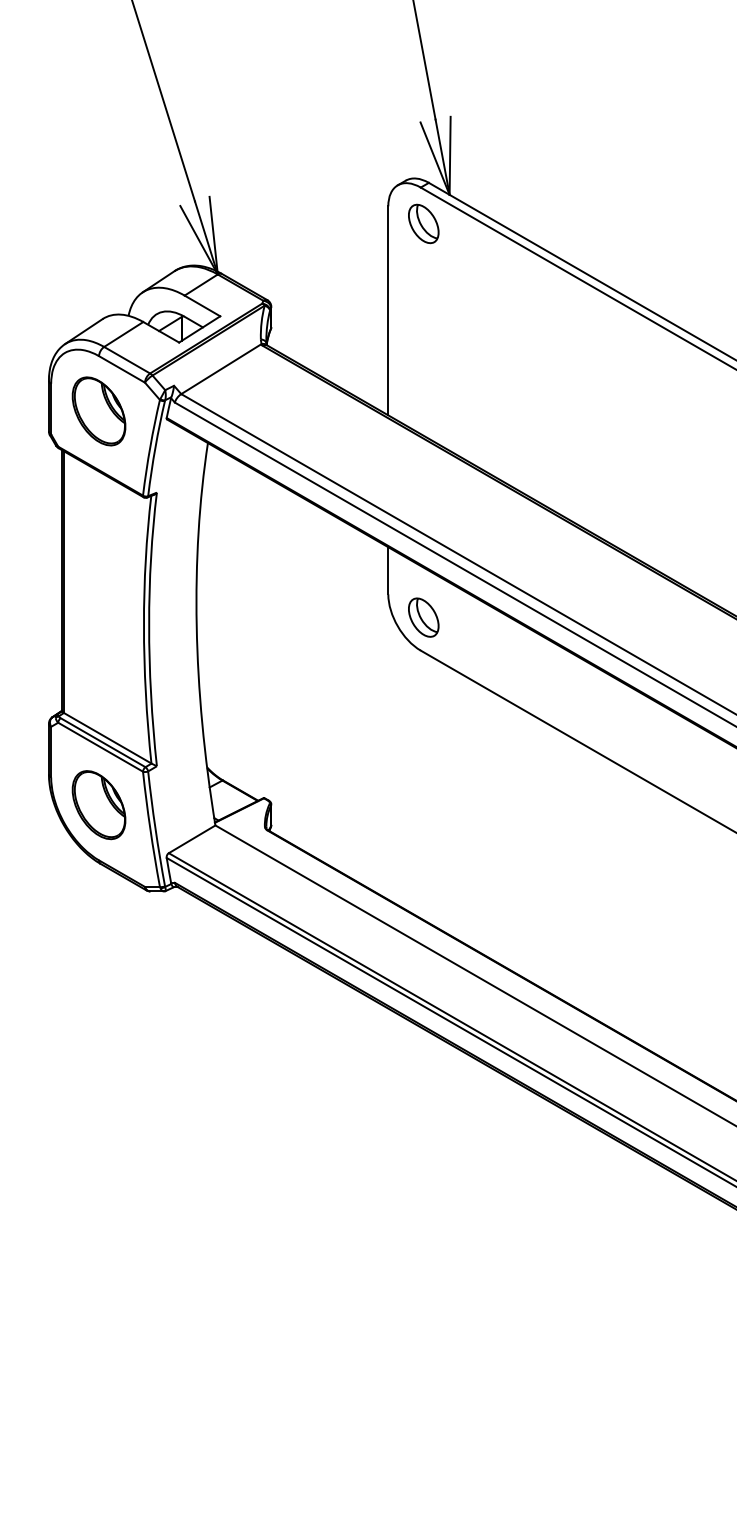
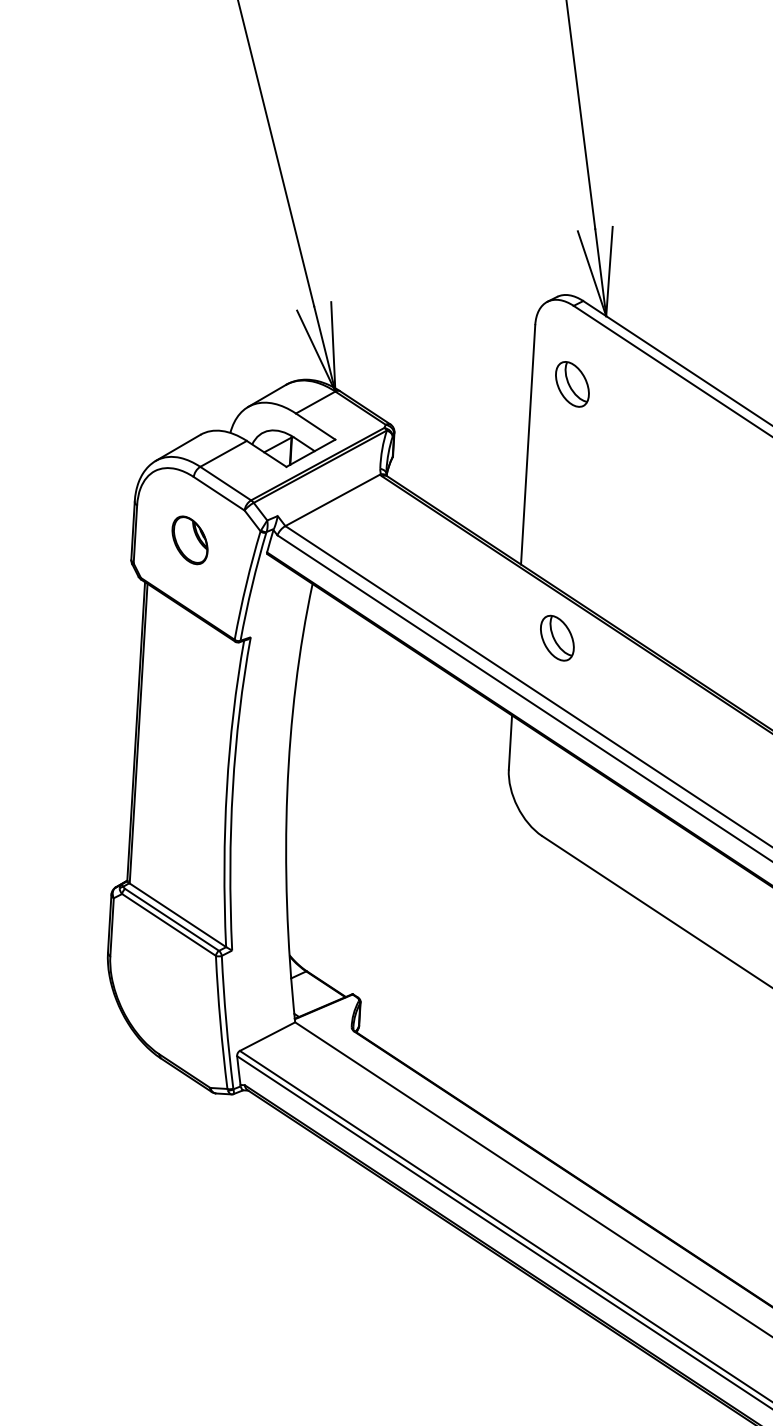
part: (423, 223) -> (572, 383), moved
part: (98, 411) -> (189, 540), size x0.6
part: (423, 617) -> (557, 638), moved
part: (98, 805) -> (162, 991), removed

